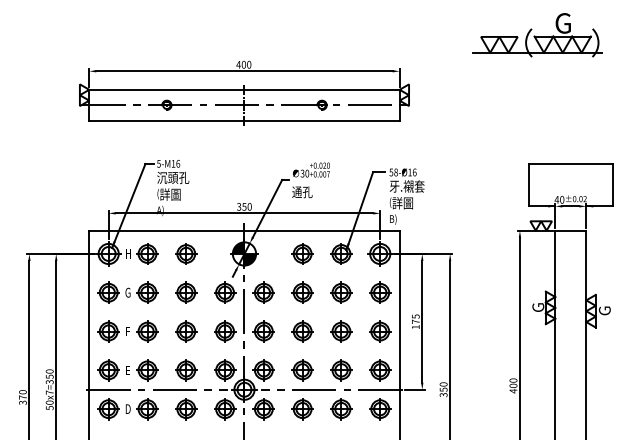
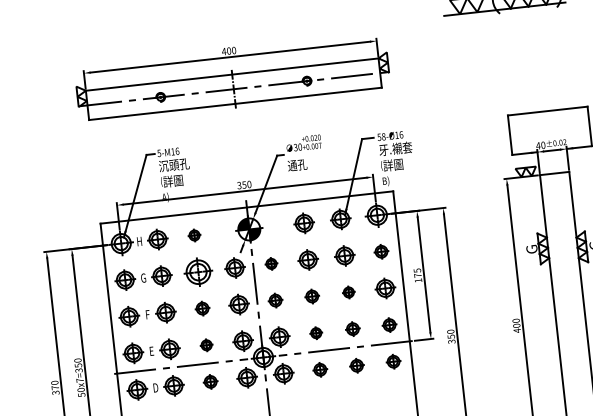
part: (186, 253) -> (194, 235), size x0.6
part: (186, 292) -> (198, 271), size x1.4
part: (263, 292) -> (271, 263), size x0.6
part: (380, 292) -> (381, 251), size x0.7
part: (186, 331) -> (202, 308), size x0.7
part: (263, 331) -> (275, 300), size x0.7
part: (302, 331) -> (312, 296), size x0.7
part: (341, 331) -> (348, 292), size x0.6
part: (186, 370) -> (206, 345), size x0.6
part: (302, 370) -> (316, 333), size x0.6
part: (341, 370) -> (352, 329), size x0.7
part: (380, 370) -> (389, 325), size x0.7
part: (186, 409) -> (210, 382), size x0.7
part: (302, 409) -> (320, 370), size x0.7
part: (341, 409) -> (357, 366), size x0.7
part: (380, 409) -> (393, 361), size x0.7

